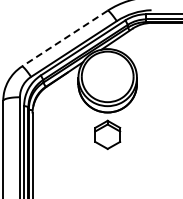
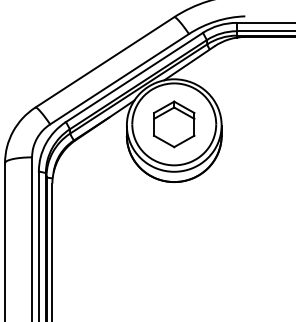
line: (64, 38) -> (104, 62), dashed -> solid
part: (107, 134) -> (173, 123), moved

